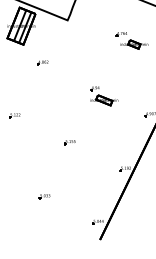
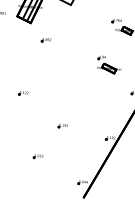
part: (104, 96) -> (109, 65), moved
part: (14, 115) -> (23, 93), moved
part: (69, 142) -> (62, 126), moved

